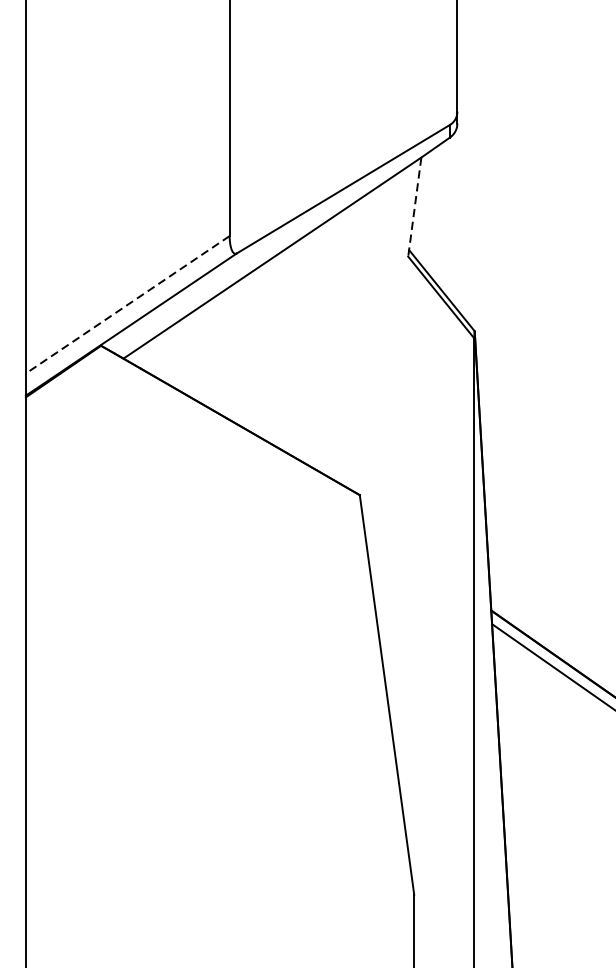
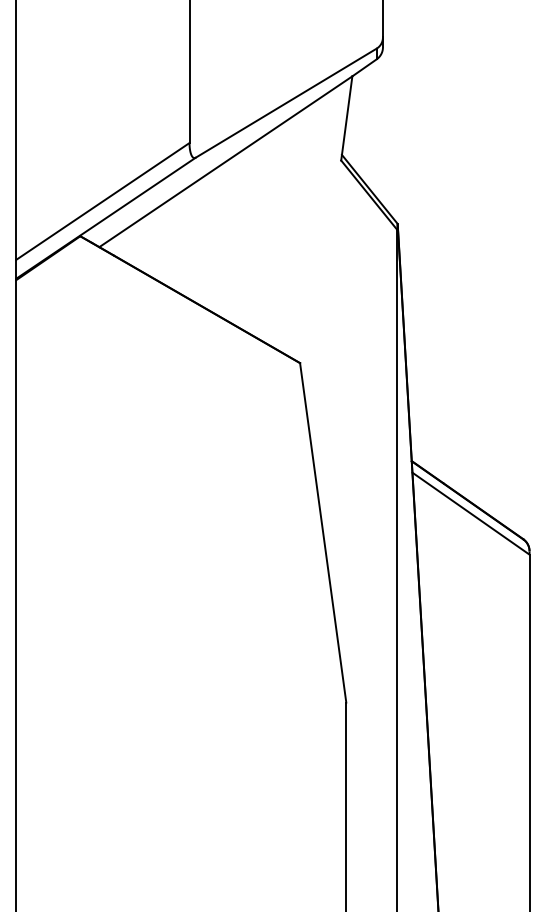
line: (414, 207) -> (346, 118), dashed -> solid
line: (127, 304) -> (102, 201), dashed -> solid

